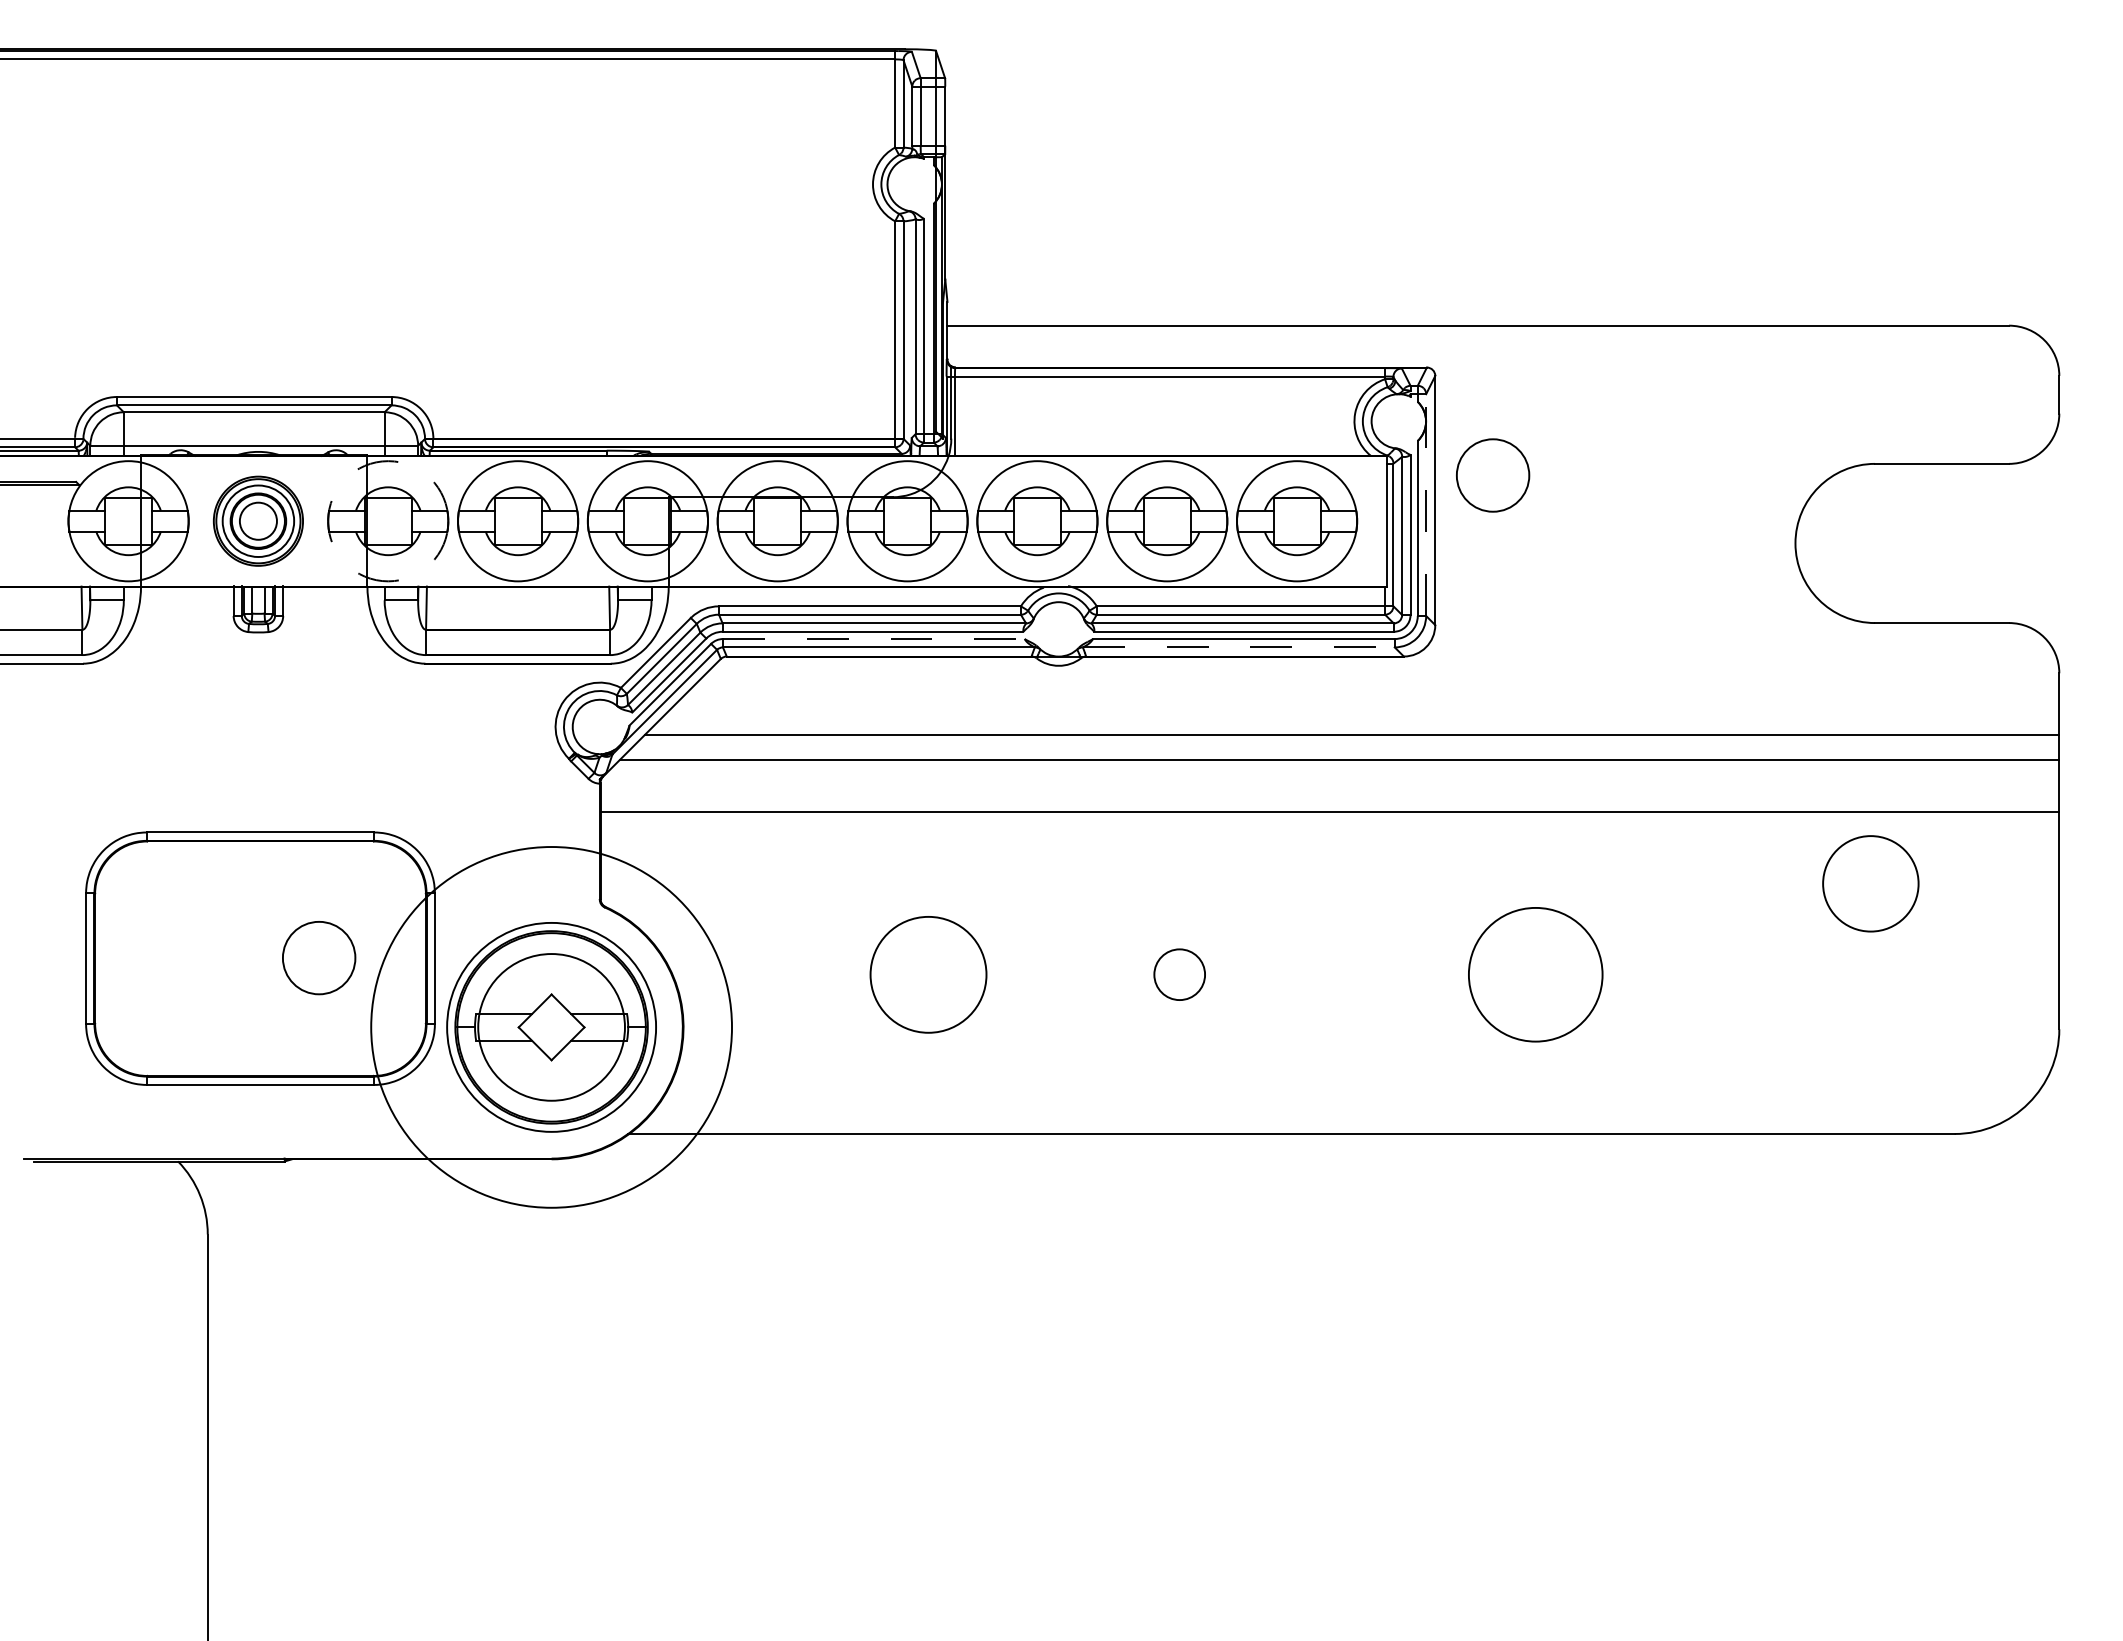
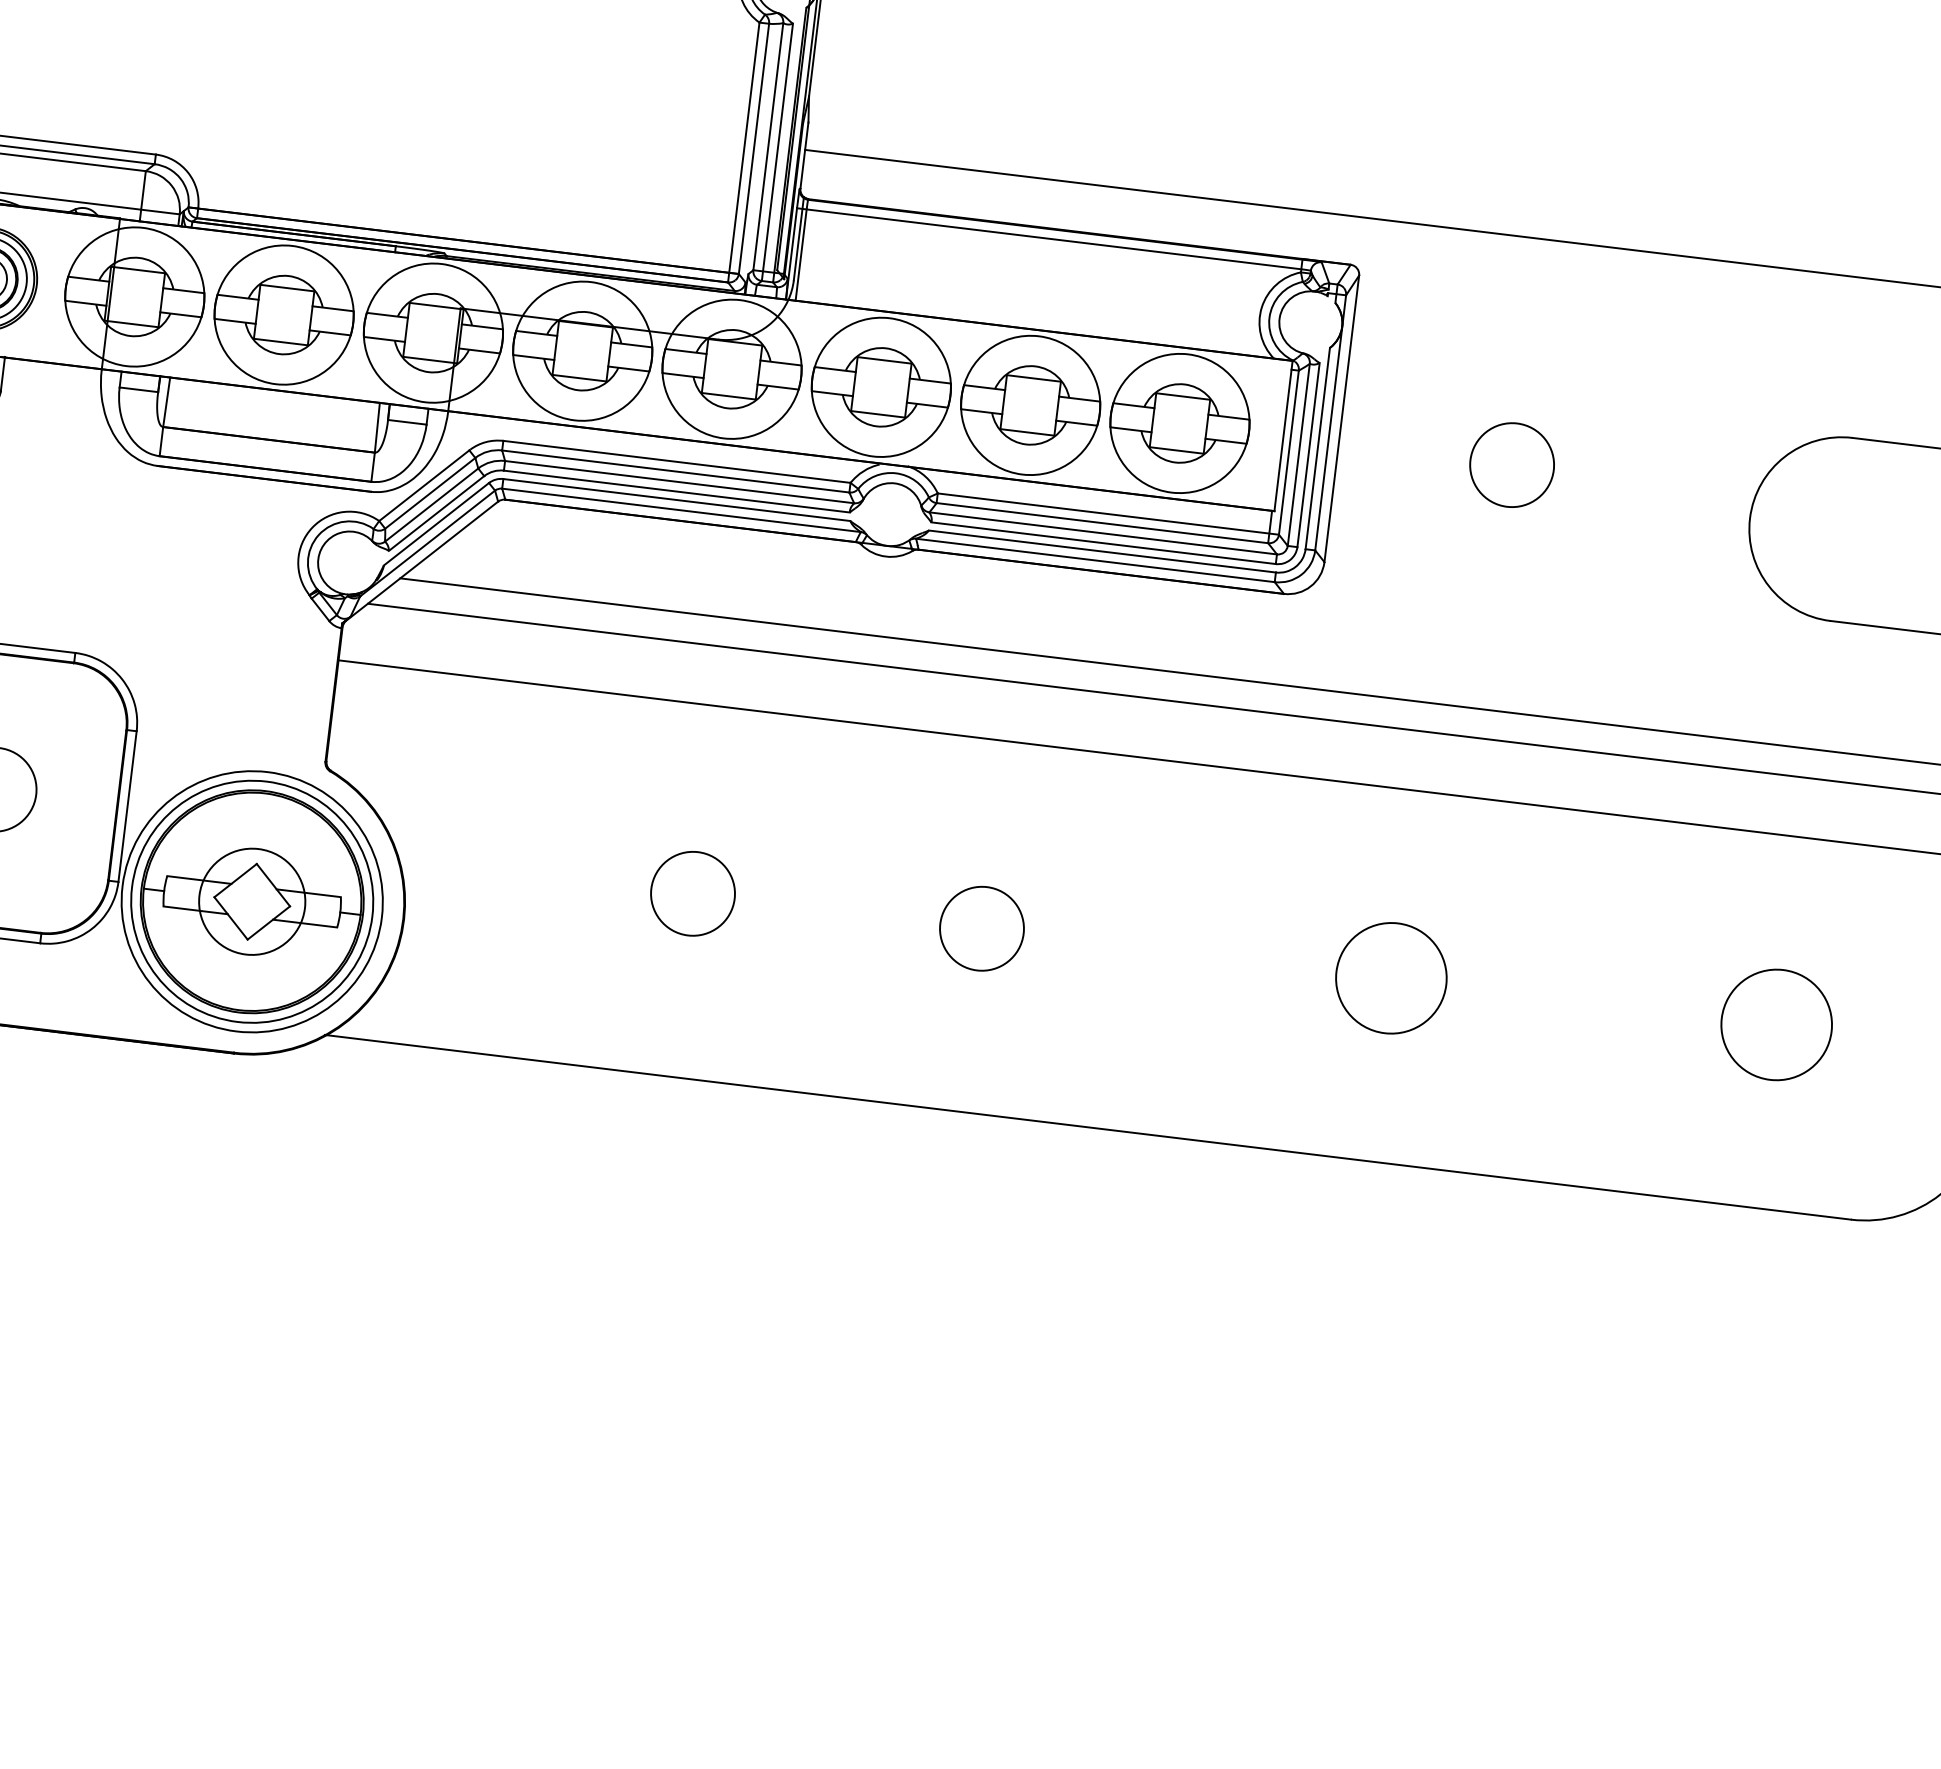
circle: (1493, 475) -> (1512, 465), moved
line: (1426, 505) -> (1331, 423), dashed -> solid
circle: (388, 521) -> (135, 297), dashed -> solid
line: (873, 639) -> (676, 500), dashed -> solid
line: (1238, 647) -> (1095, 560), dashed -> solid
circle: (1870, 883) -> (1776, 1024), moved
circle: (928, 974) -> (693, 893), size x0.62
circle: (1179, 974) -> (981, 928), size x1.43
circle: (1535, 974) -> (1391, 977), size x0.71
circle: (551, 1027) -> (252, 901), size x0.62
circle: (551, 1027) -> (252, 901), size x0.62

